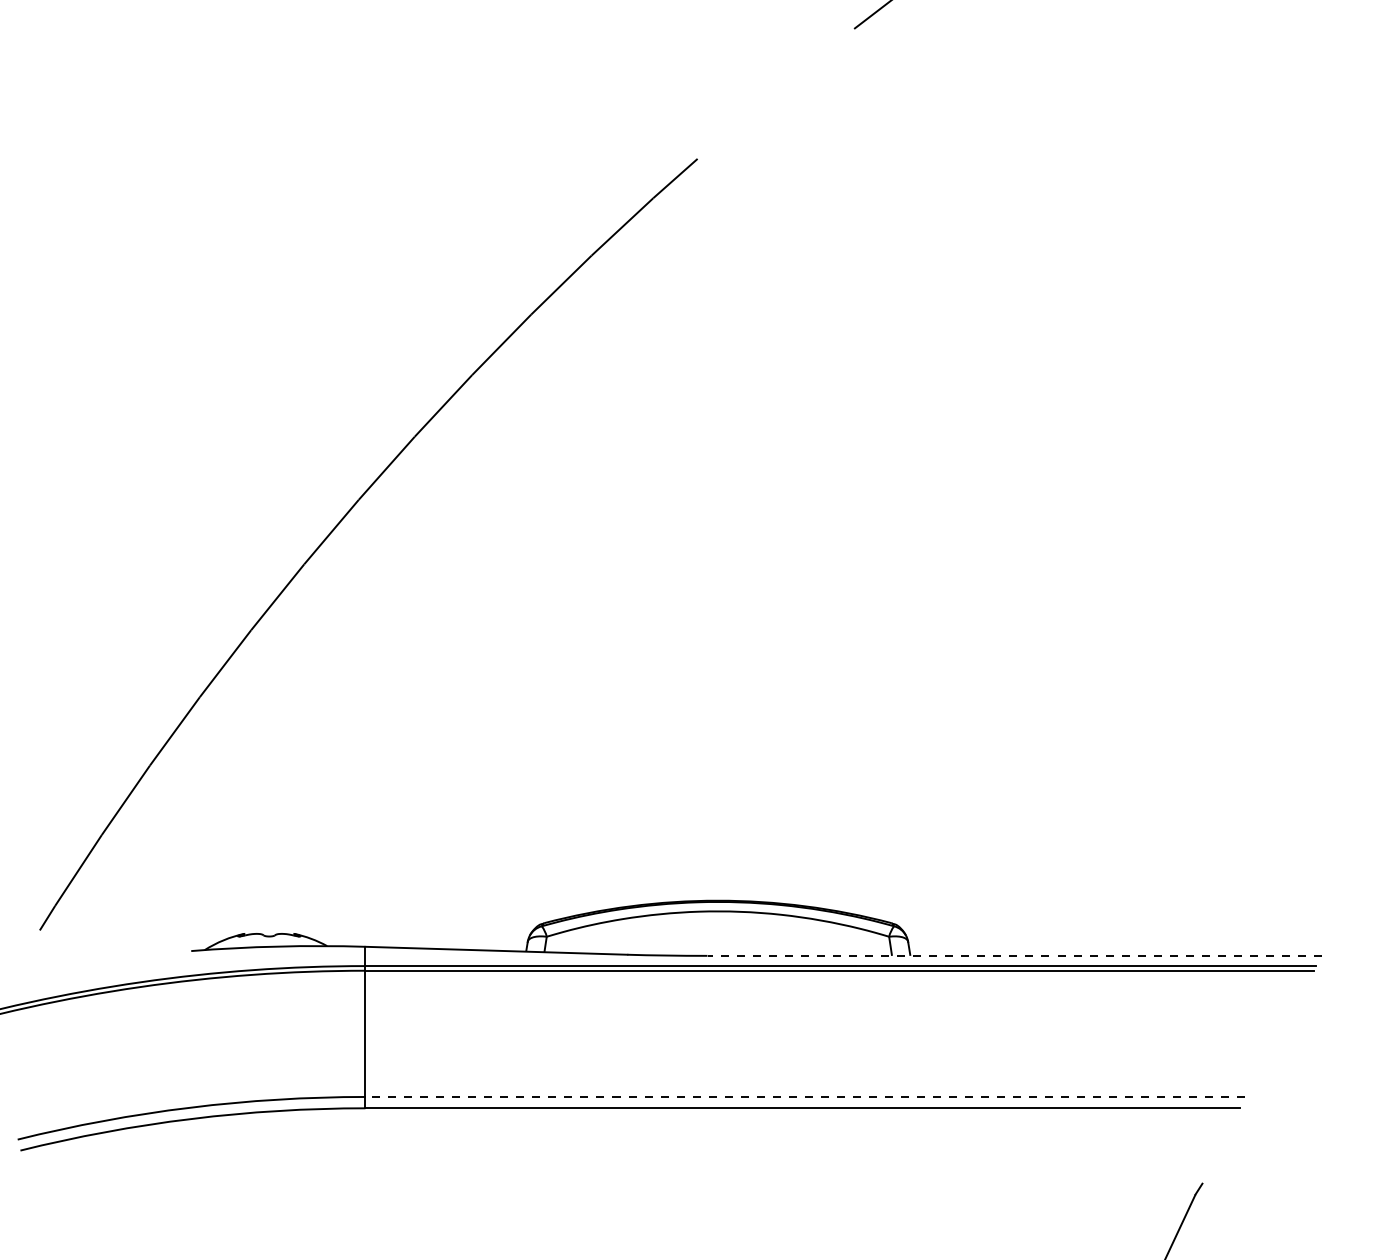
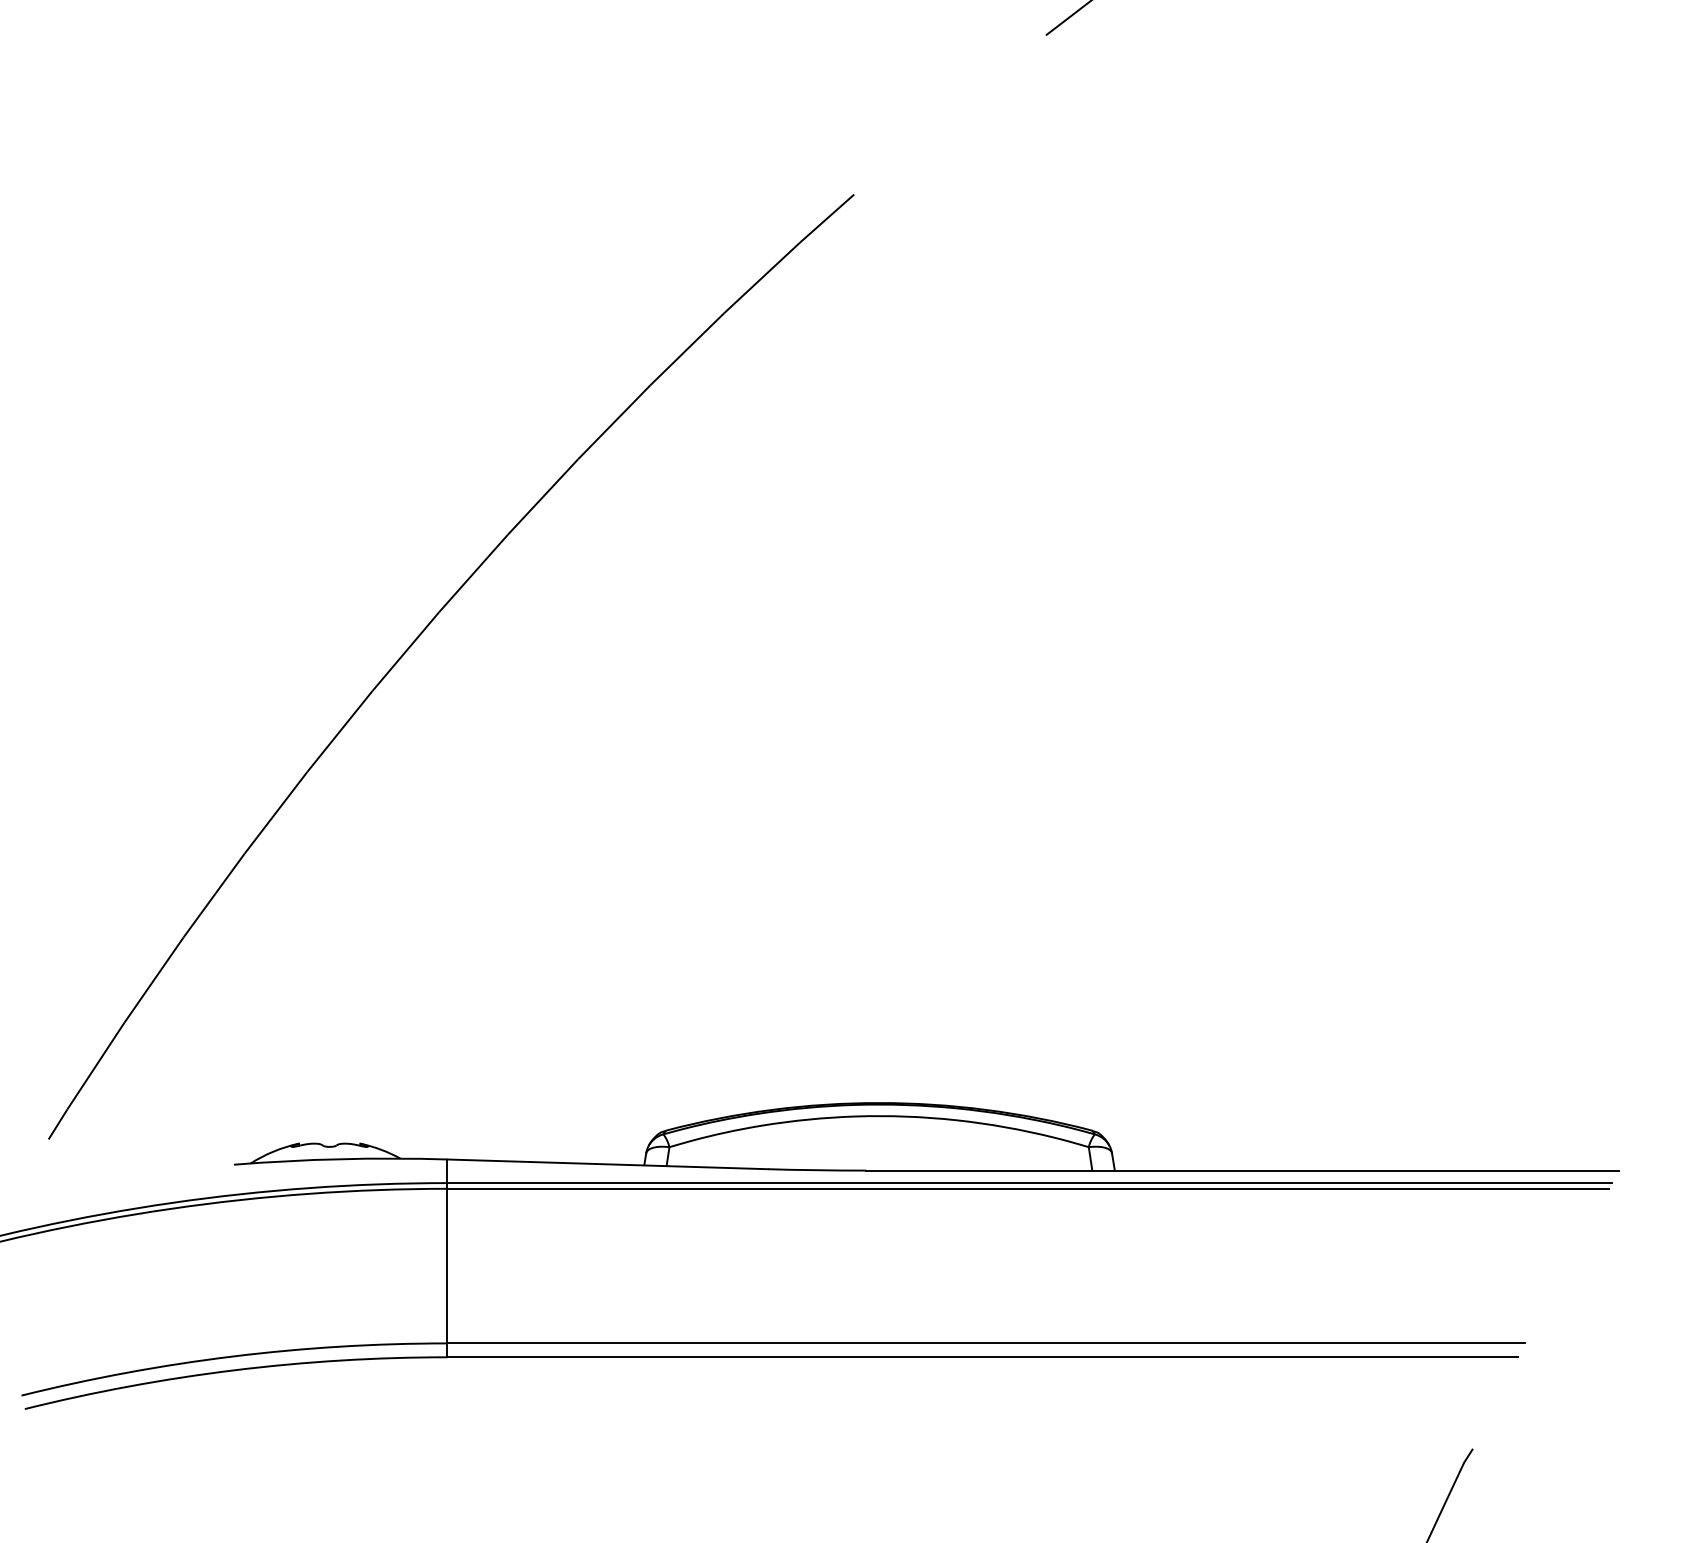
line: (1014, 955) -> (1242, 1170), dashed -> solid
line: (805, 1096) -> (986, 1342), dashed -> solid

